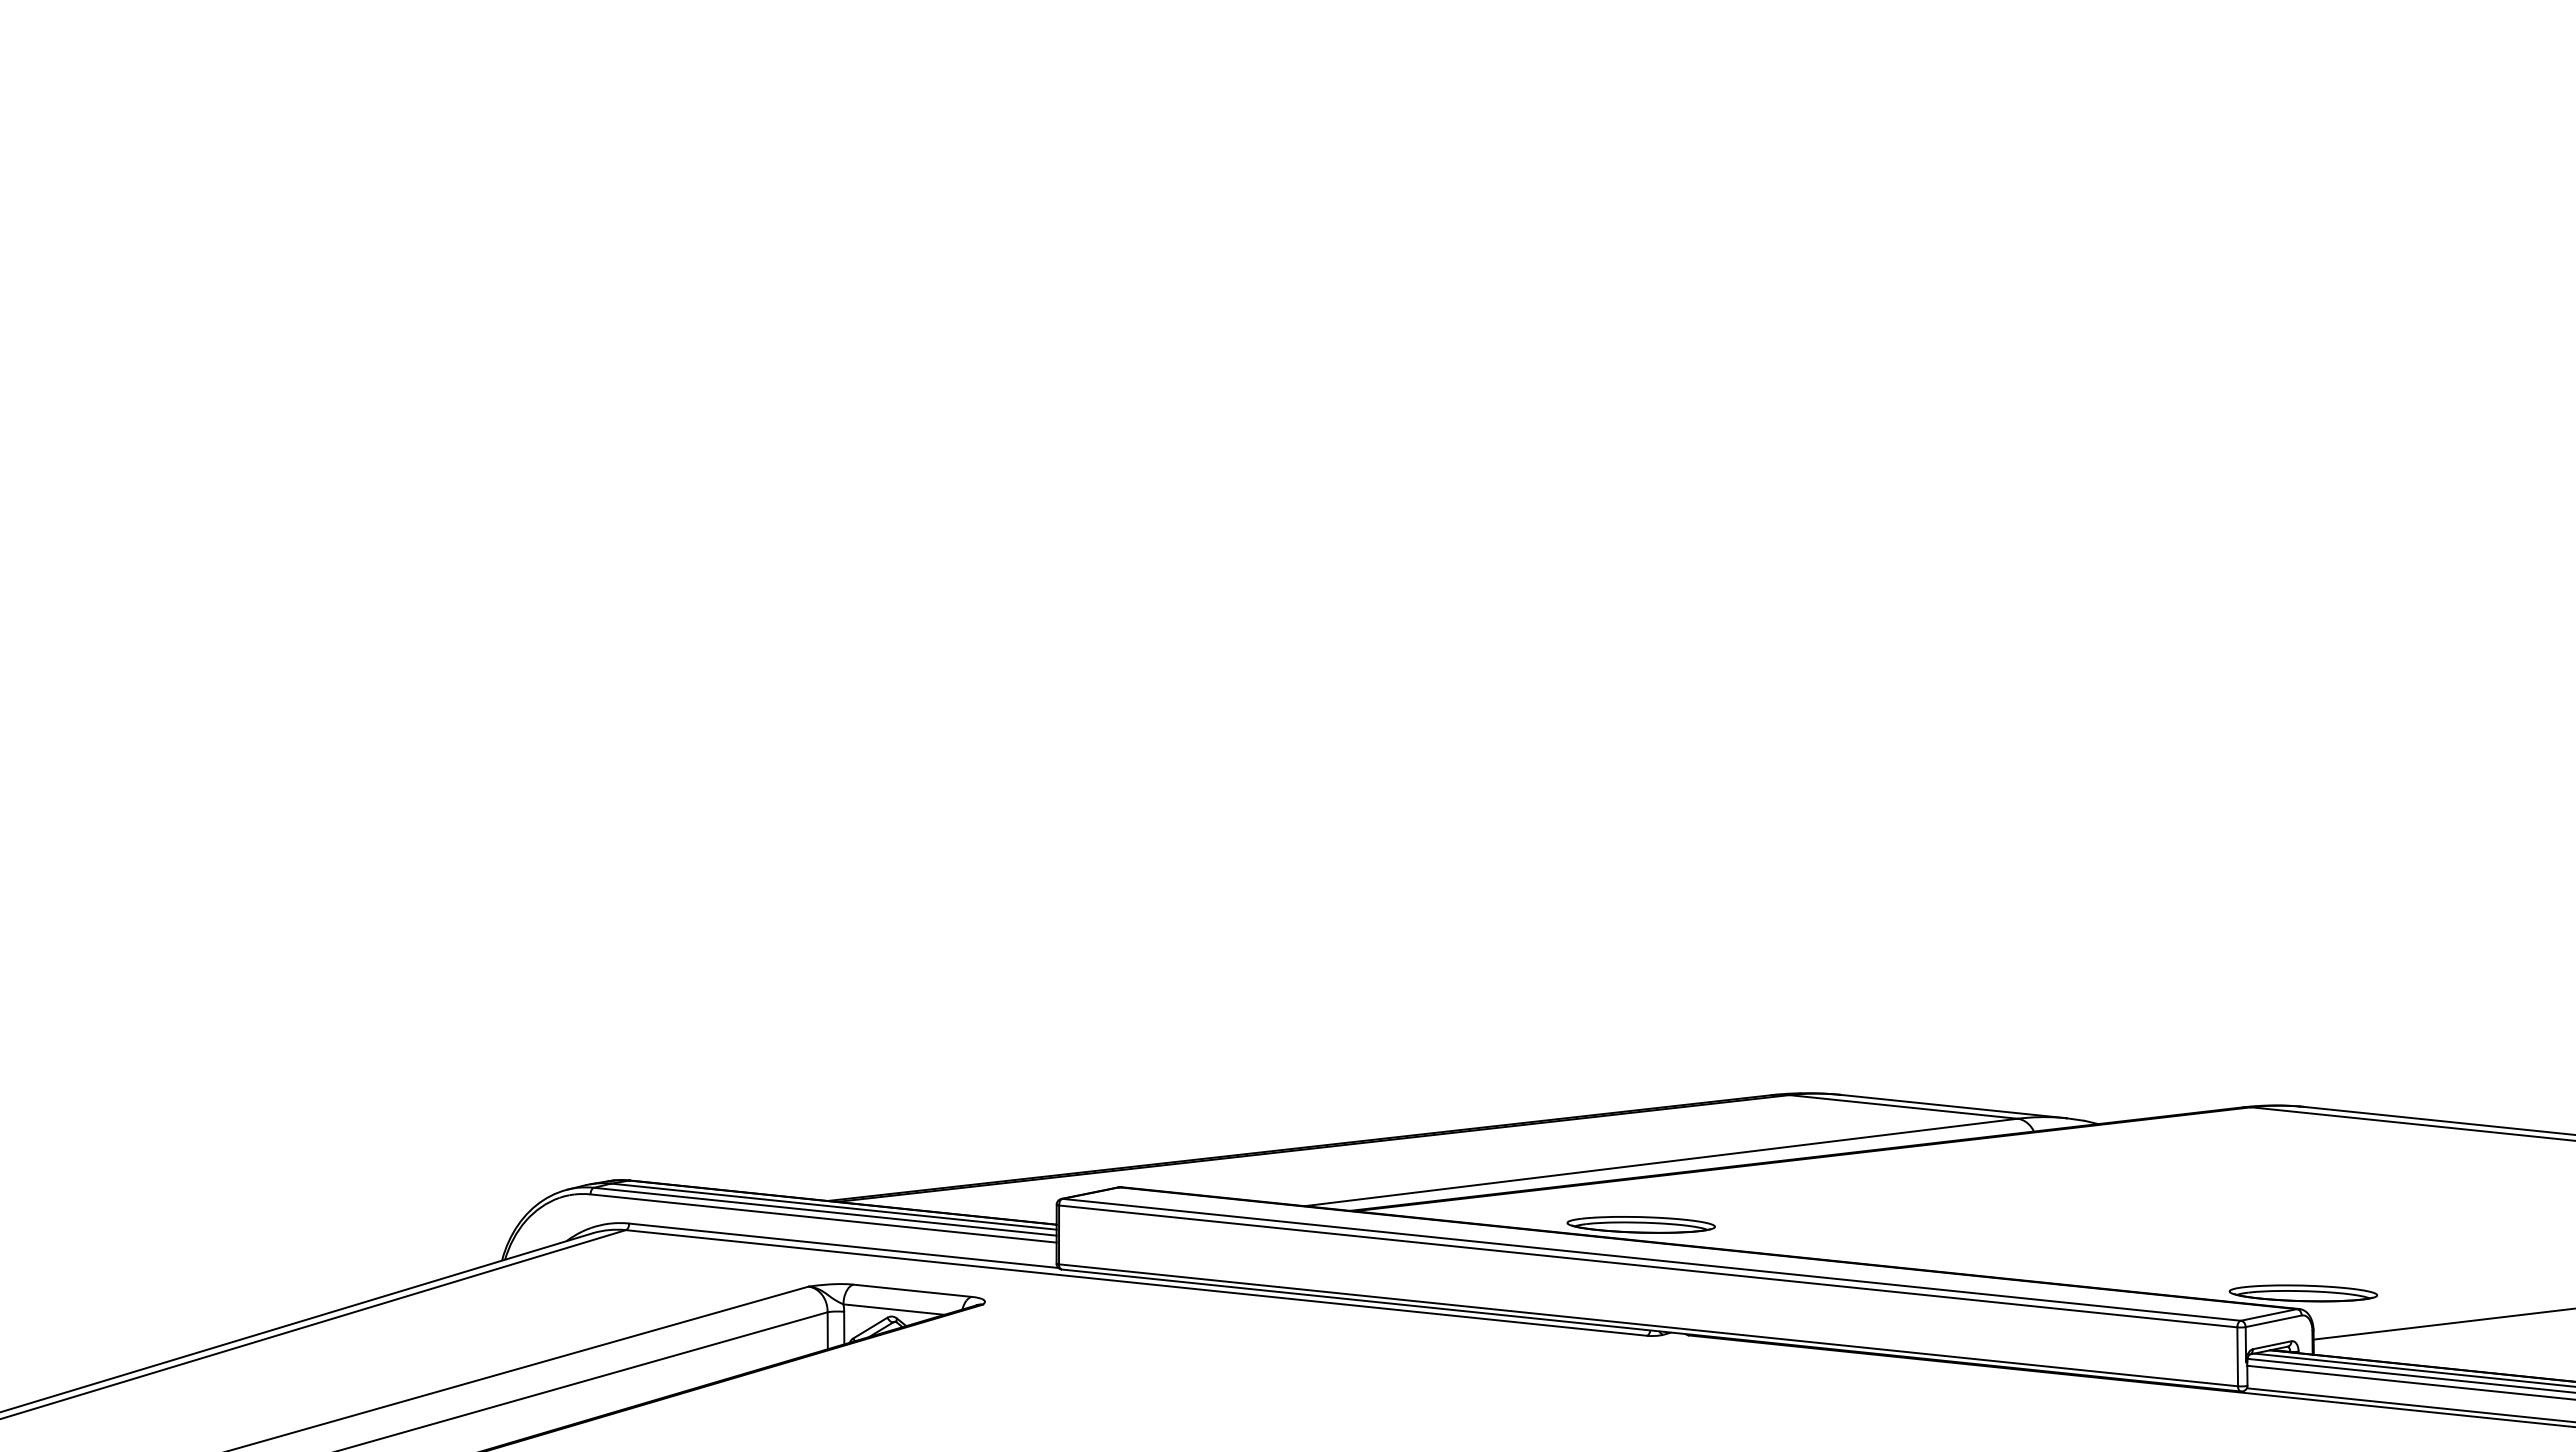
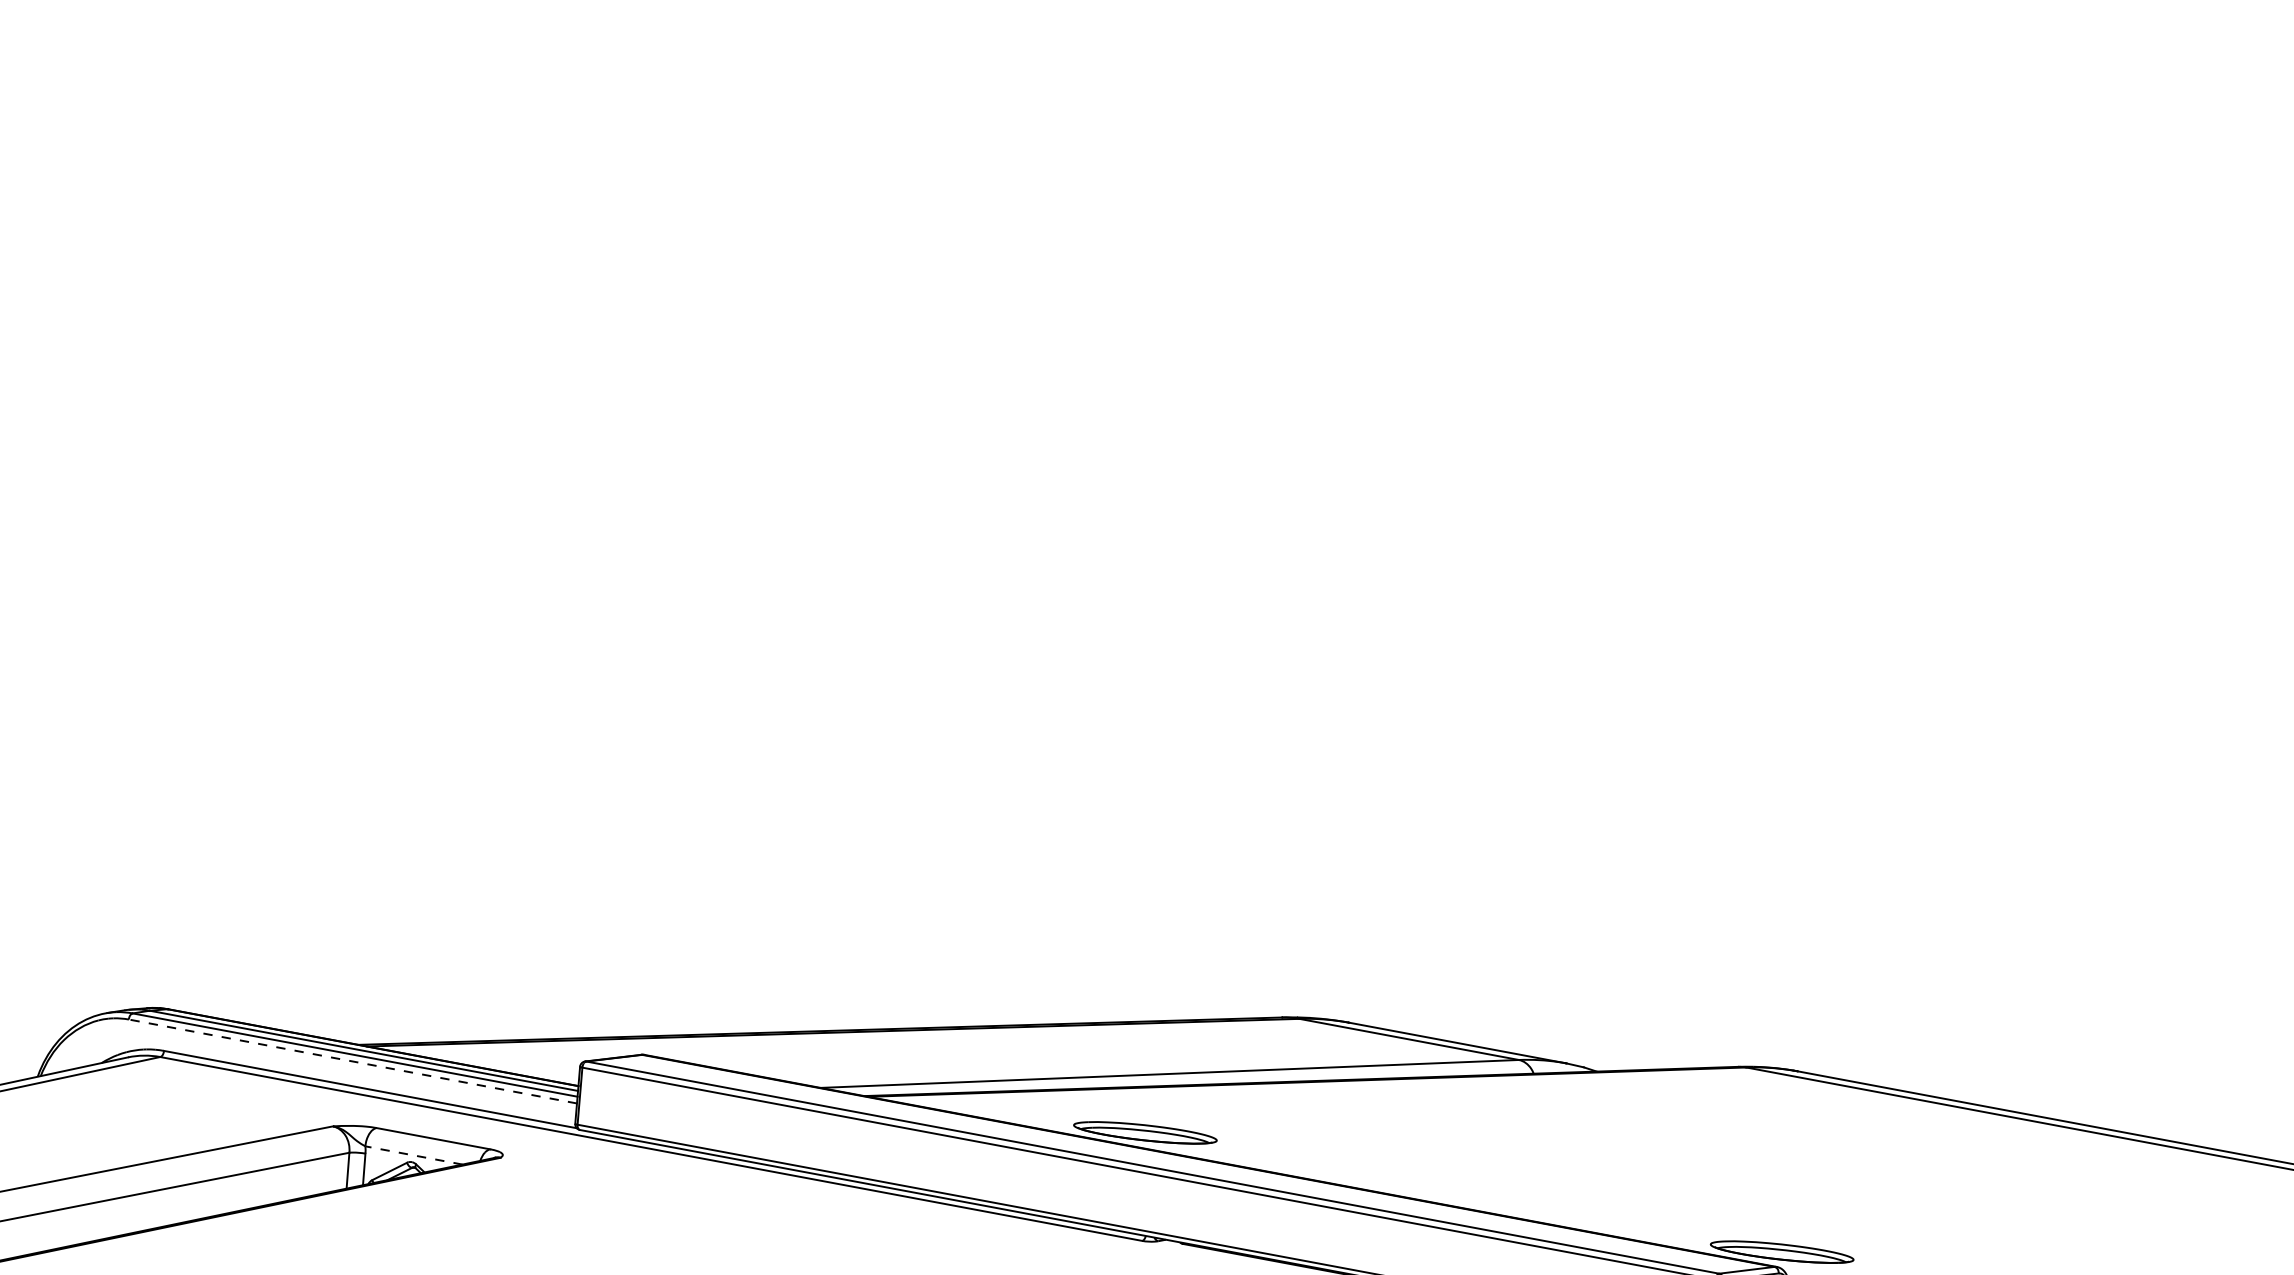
line: (823, 1218) -> (352, 1061), solid -> dashed
line: (894, 1309) -> (414, 1155), solid -> dashed

